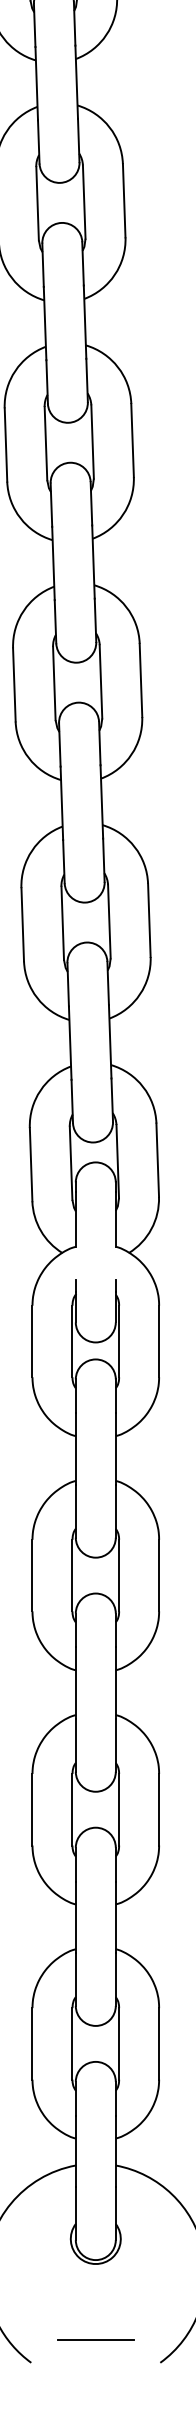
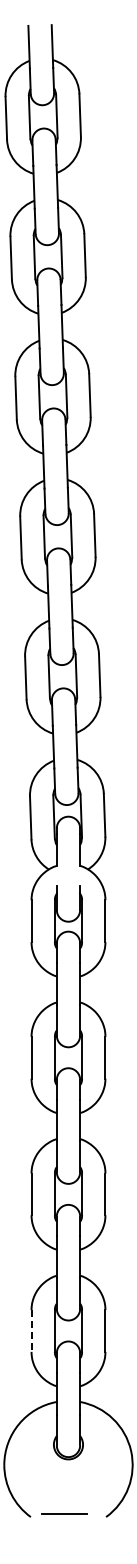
line: (32, 2044) -> (31, 1331), solid -> dashed
line: (95, 2339) -> (64, 1513), moved

